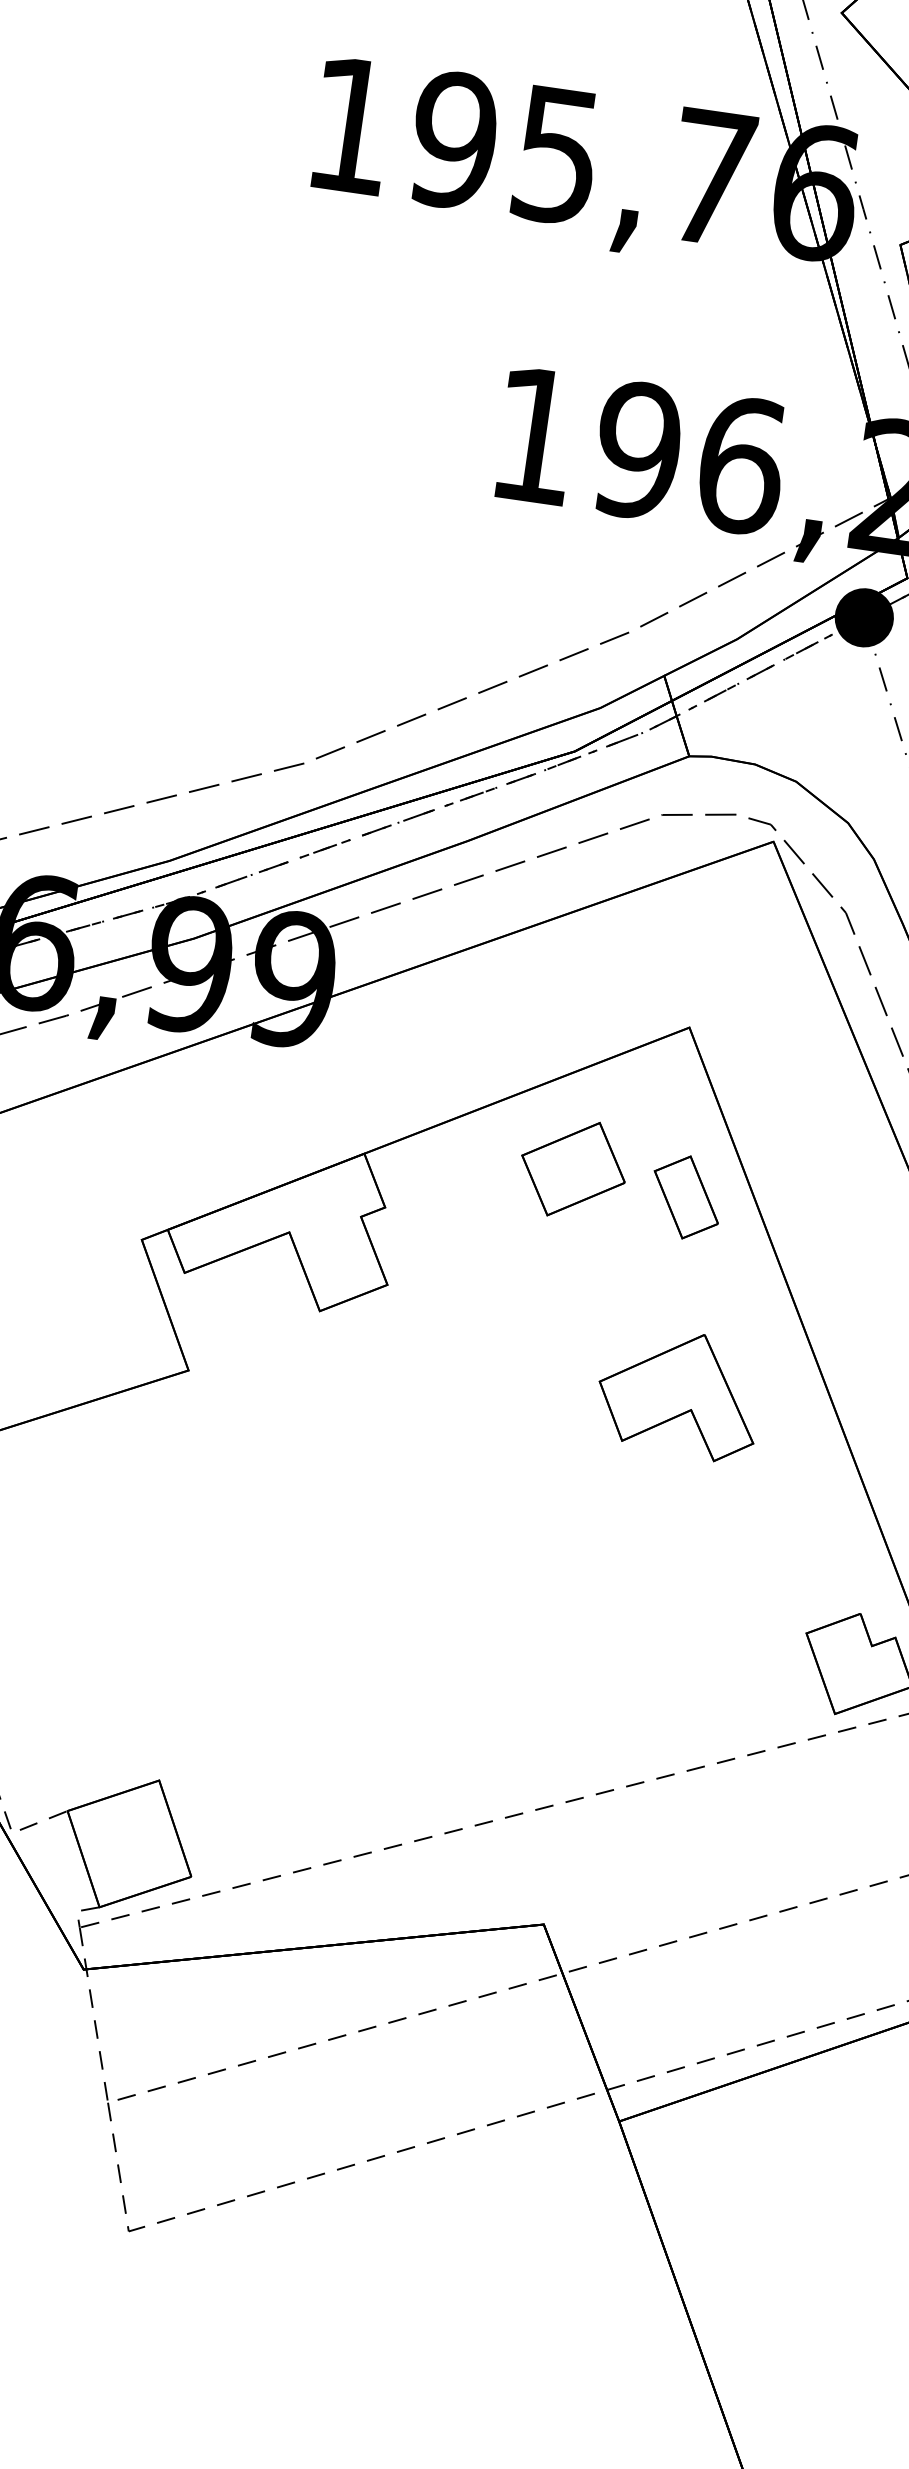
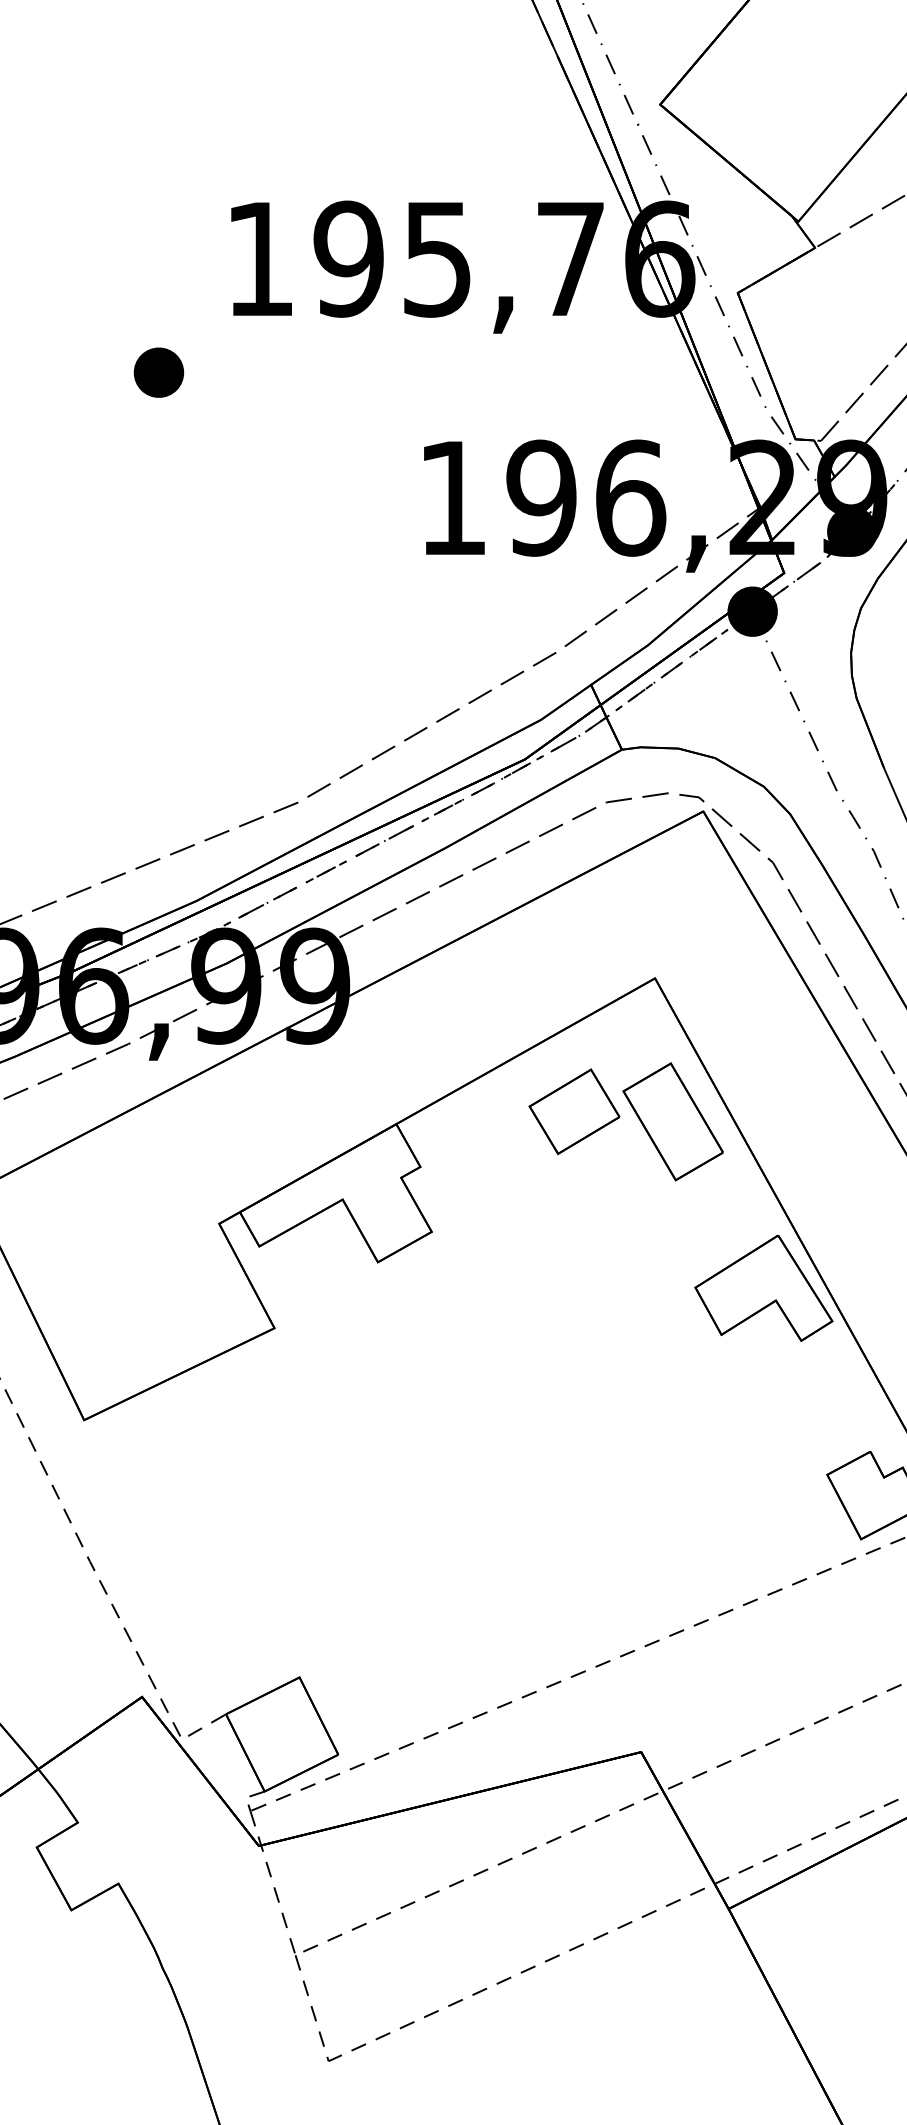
part: (213, 240) -> (158, 372), added
part: (685, 1196) -> (672, 1121), size x1.67
part: (678, 1392) -> (763, 1287), moved

